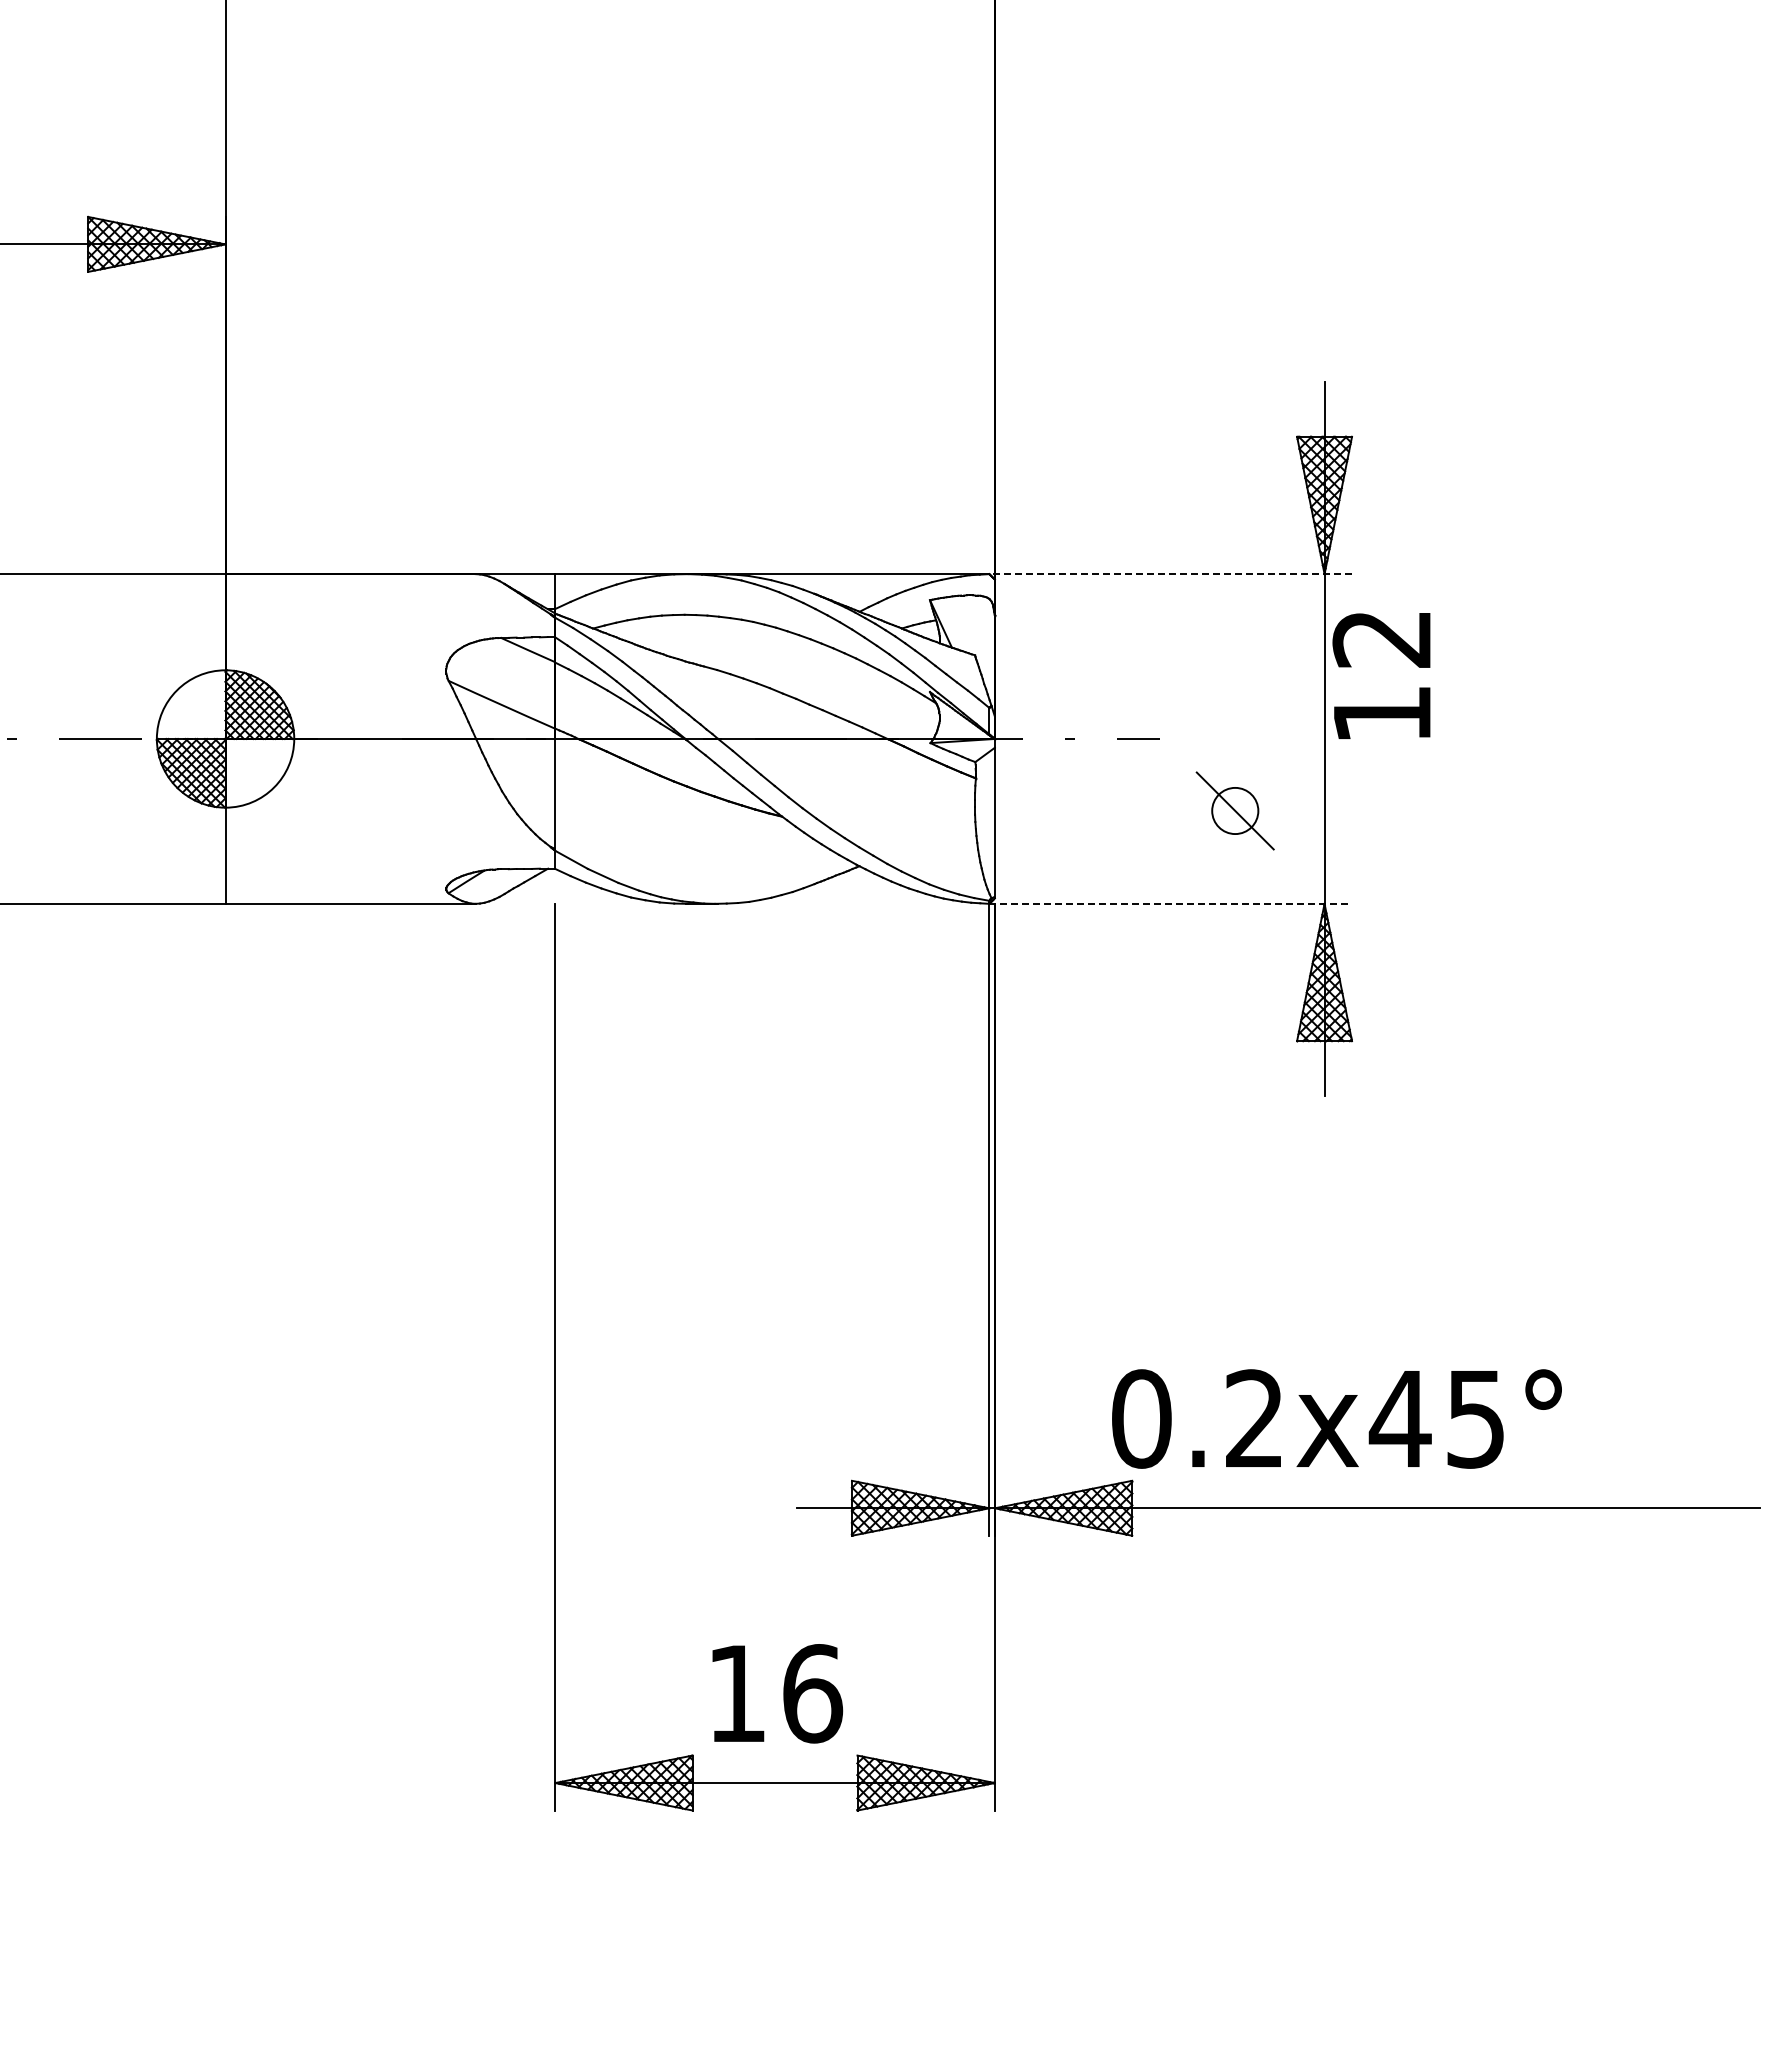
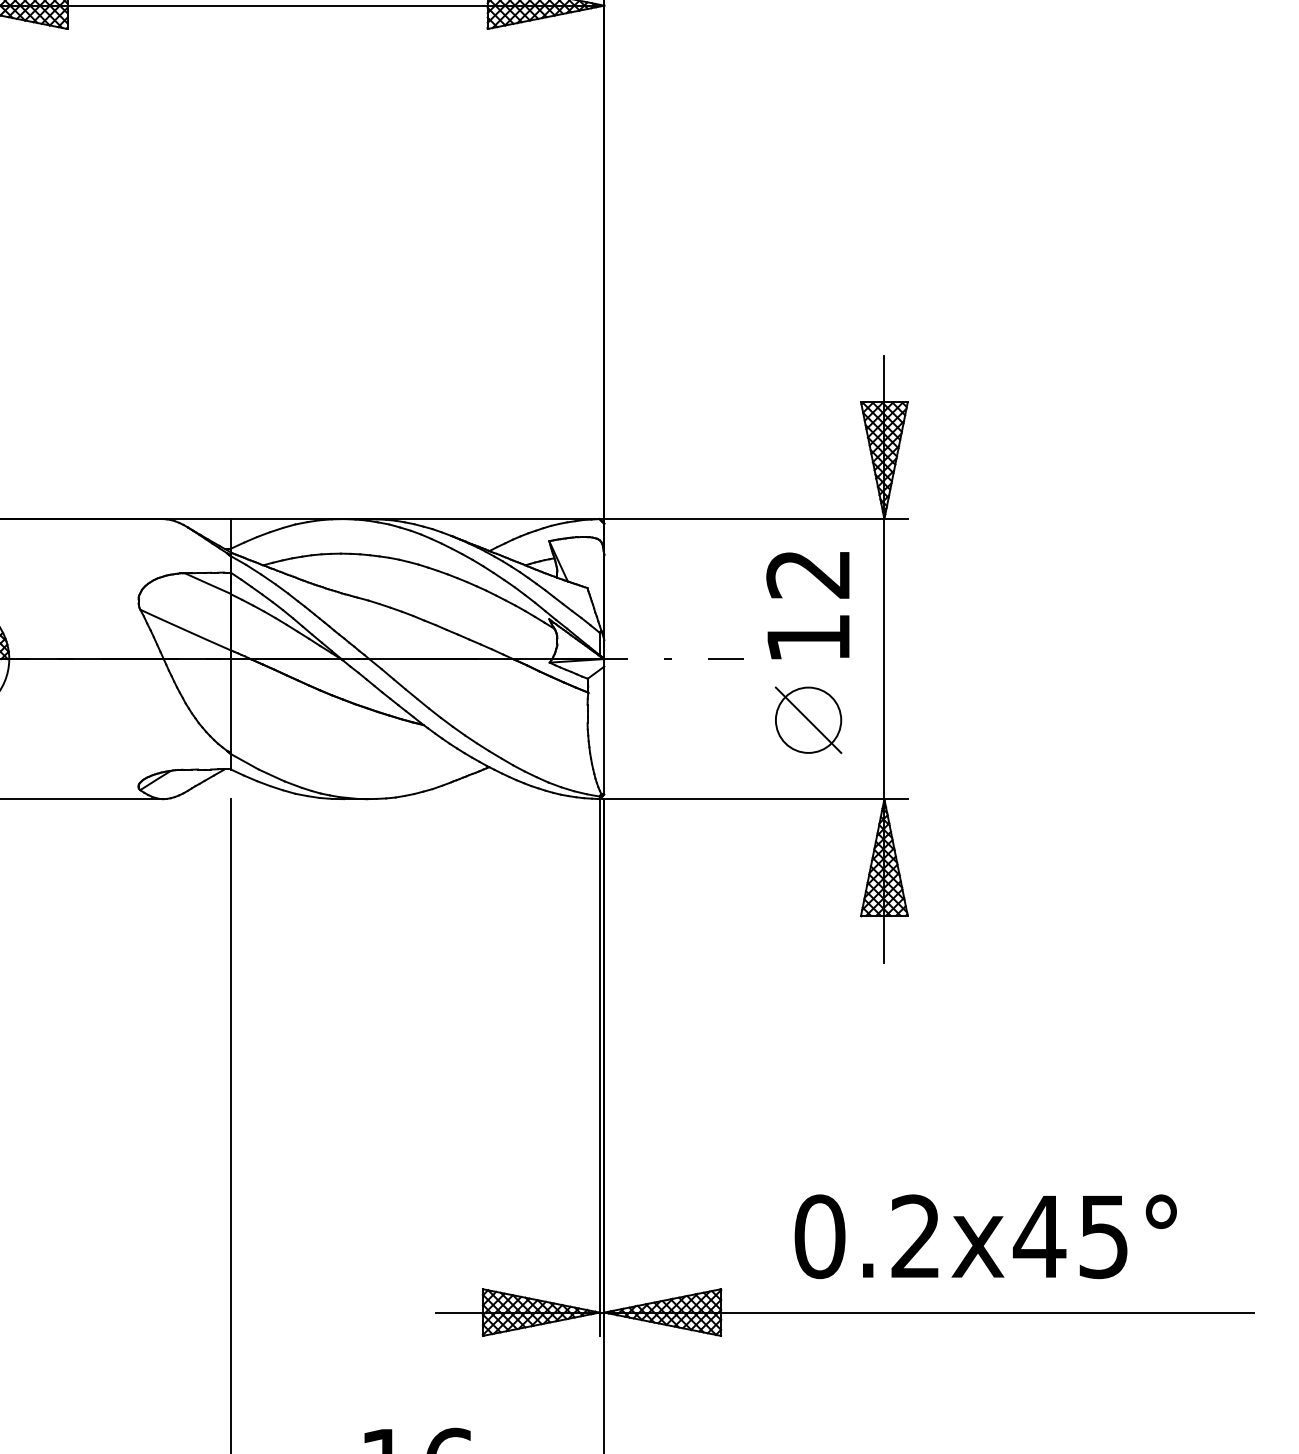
line: (1170, 574) -> (753, 519), dashed -> solid
text: (1381, 675) -> (807, 605), moved
circle: (1234, 810) -> (807, 719), size x1.67
line: (1171, 903) -> (754, 798), dashed -> solid
text: (1336, 1418) -> (985, 1236), moved

